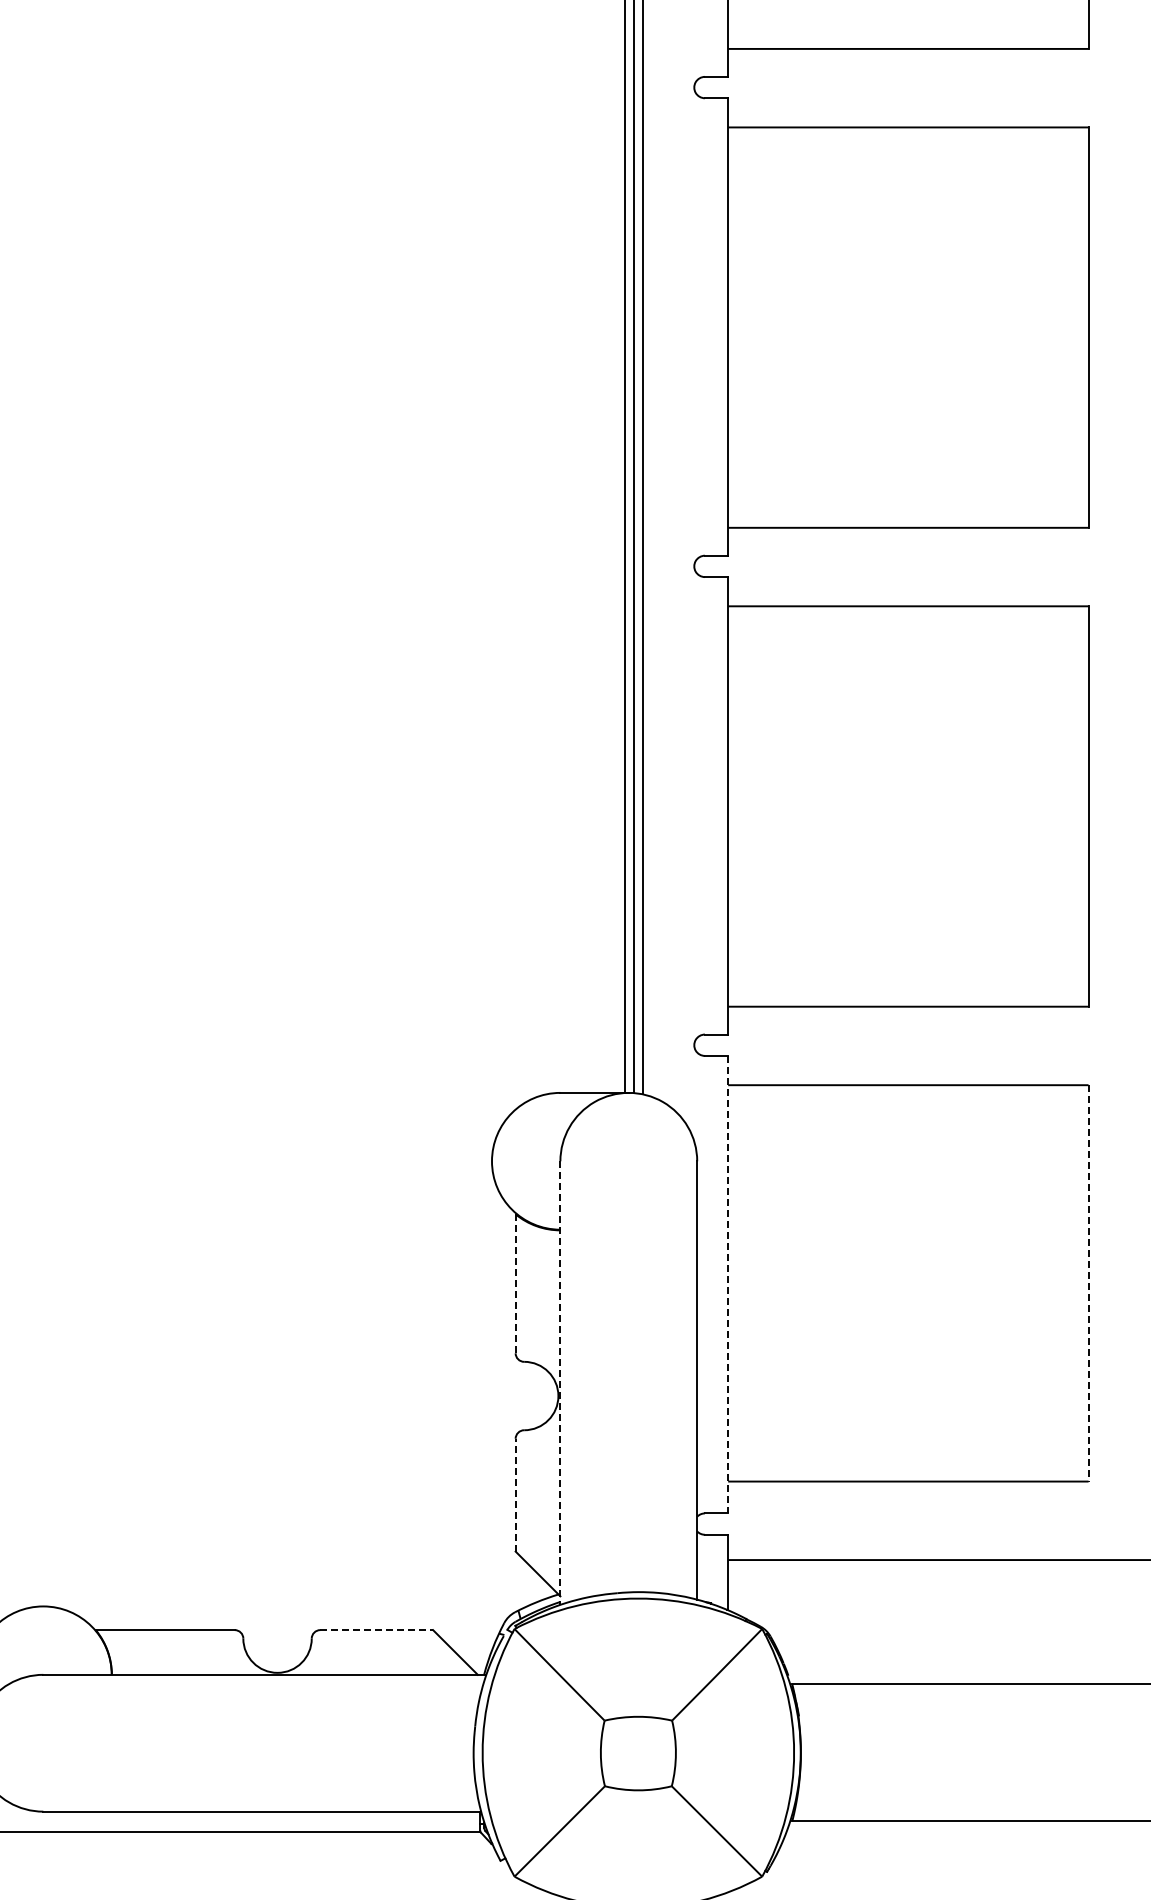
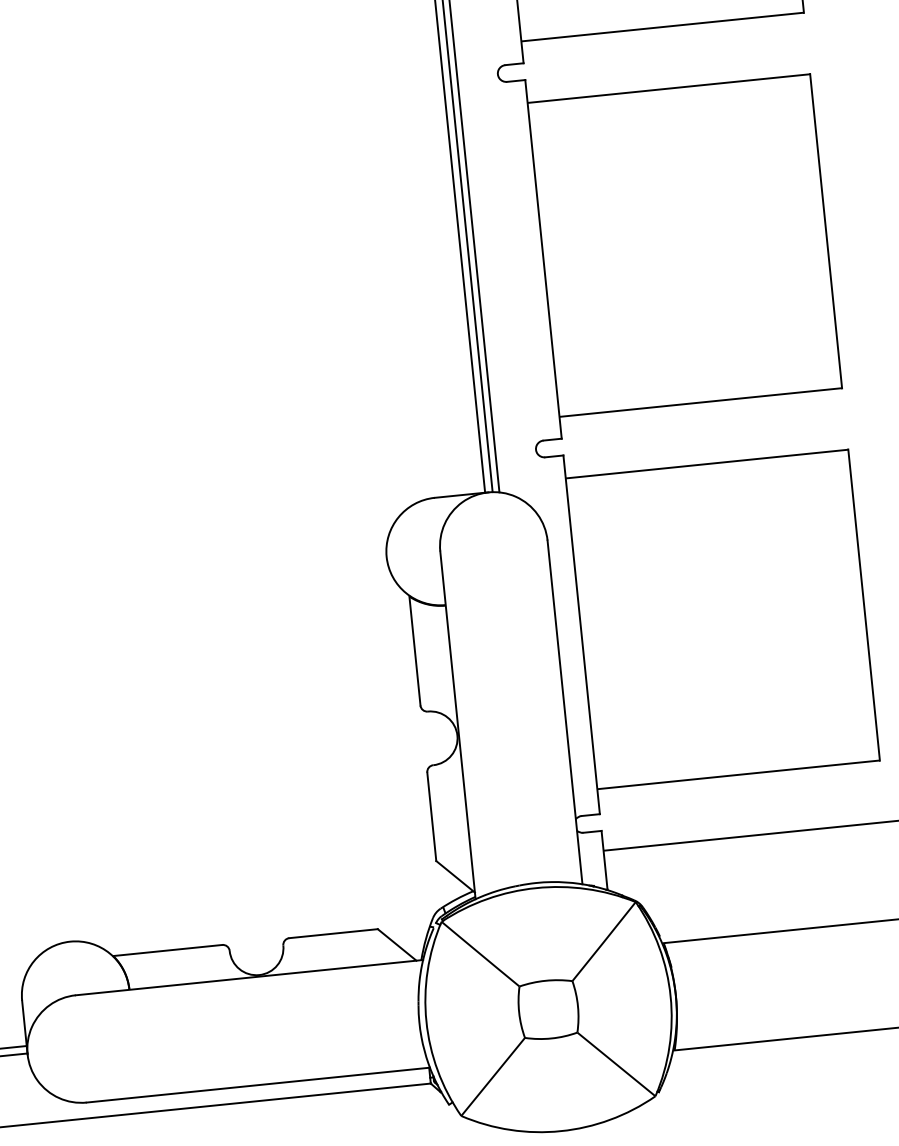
line: (515, 1283) -> (414, 650), dashed -> solid
line: (1088, 1283) -> (864, 605), dashed -> solid
line: (728, 1284) -> (581, 634), dashed -> solid
line: (560, 1383) -> (458, 725), dashed -> solid
line: (515, 1494) -> (431, 816), dashed -> solid
line: (377, 1630) -> (334, 933), dashed -> solid

